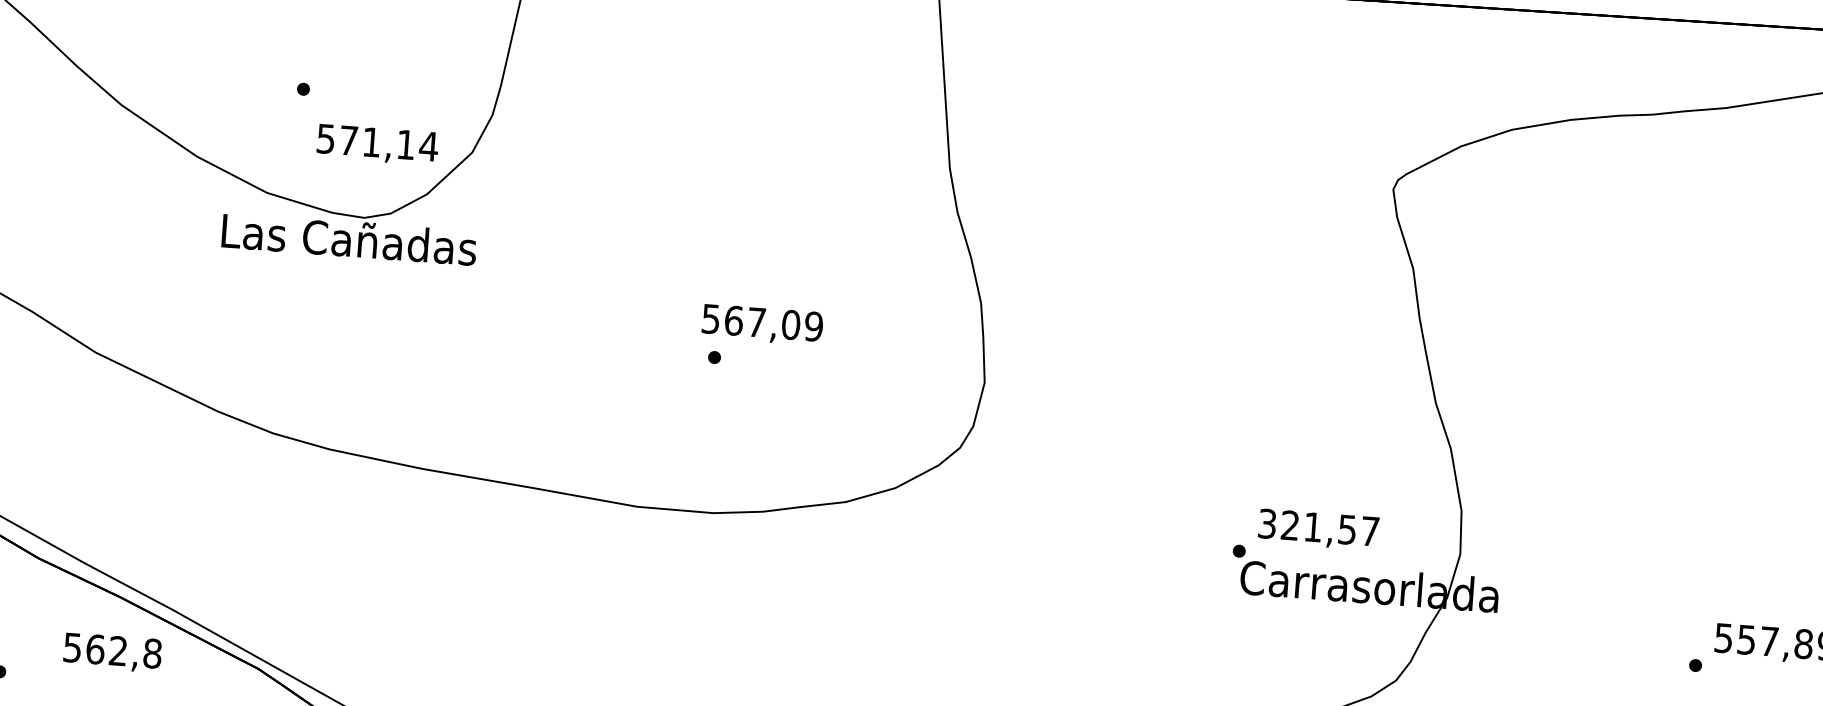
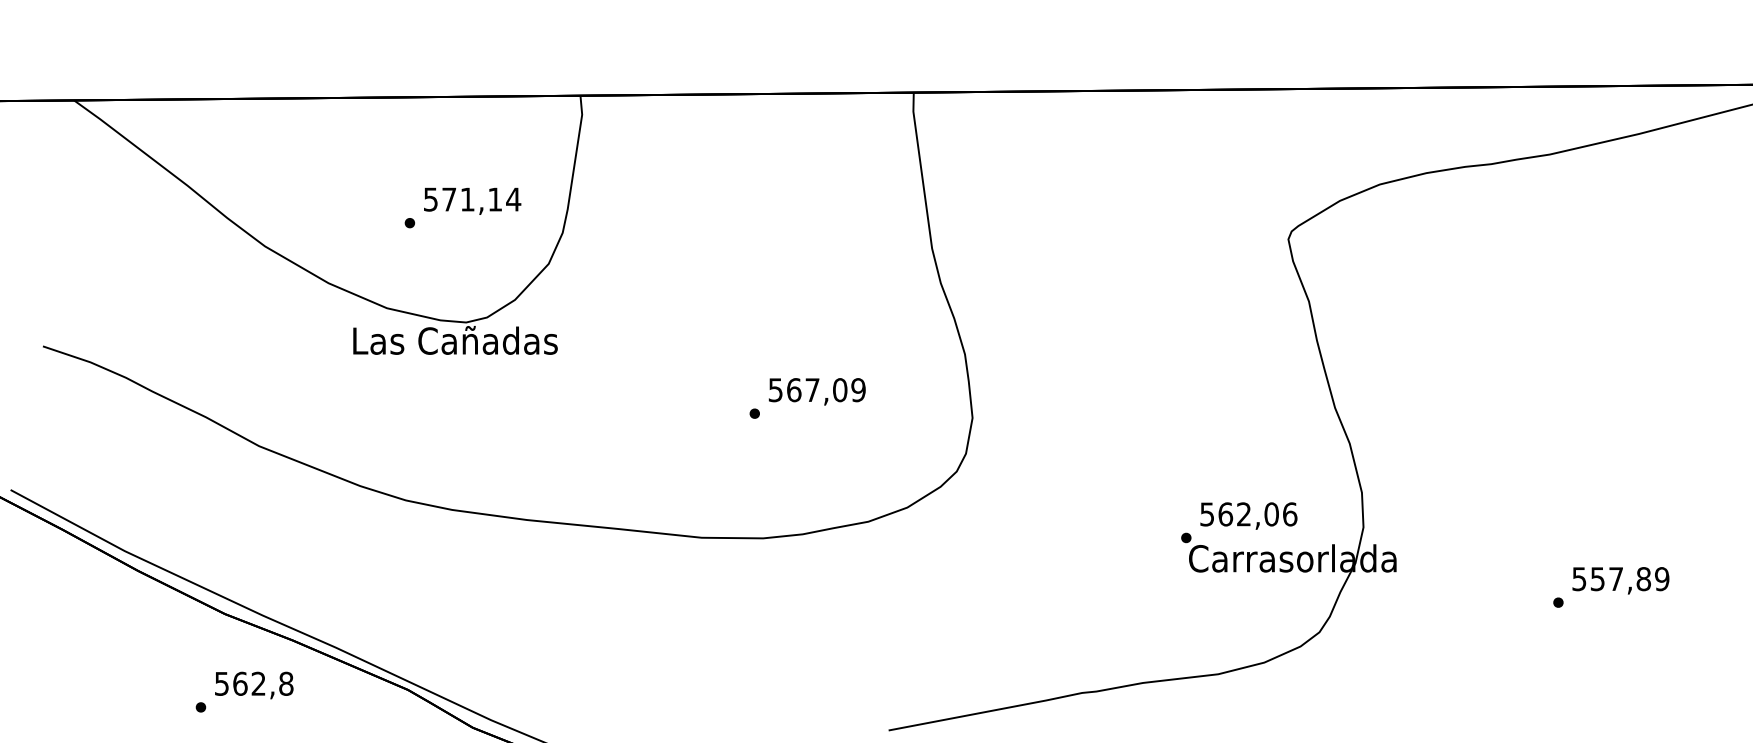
text: (377, 143) -> (472, 200), moved
text: (761, 324) -> (816, 391), moved
text: (1319, 527) -> (1249, 514), 321,57 -> 562,06
text: (112, 652) -> (254, 685), moved

